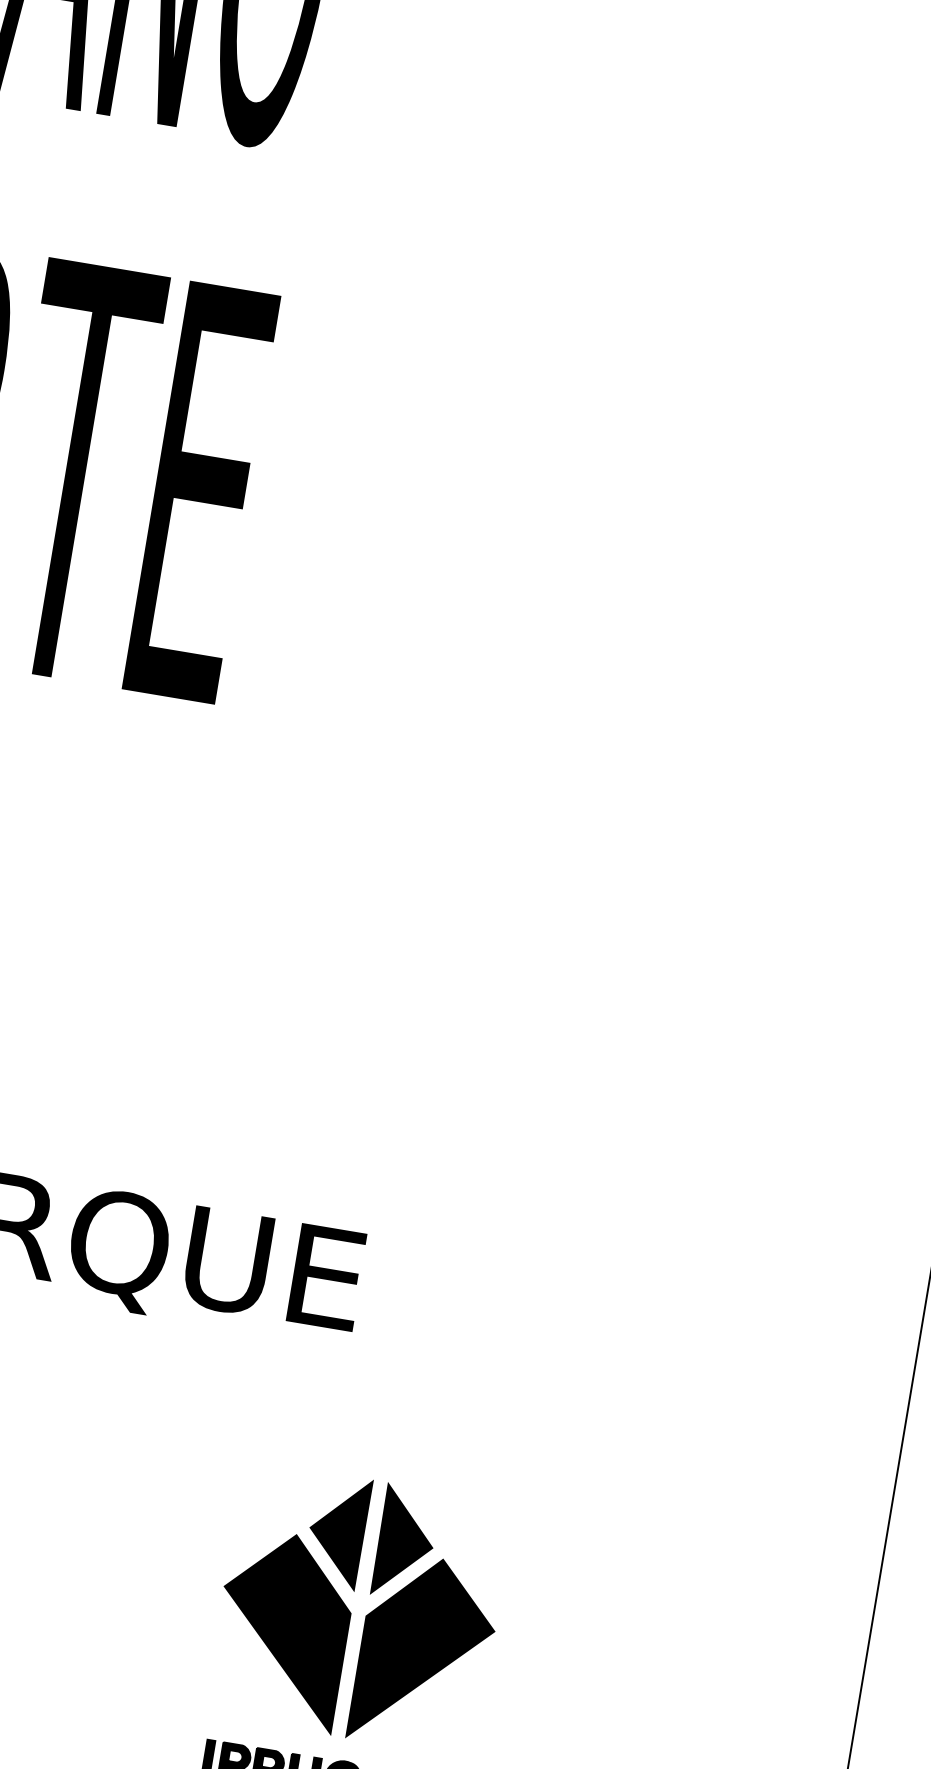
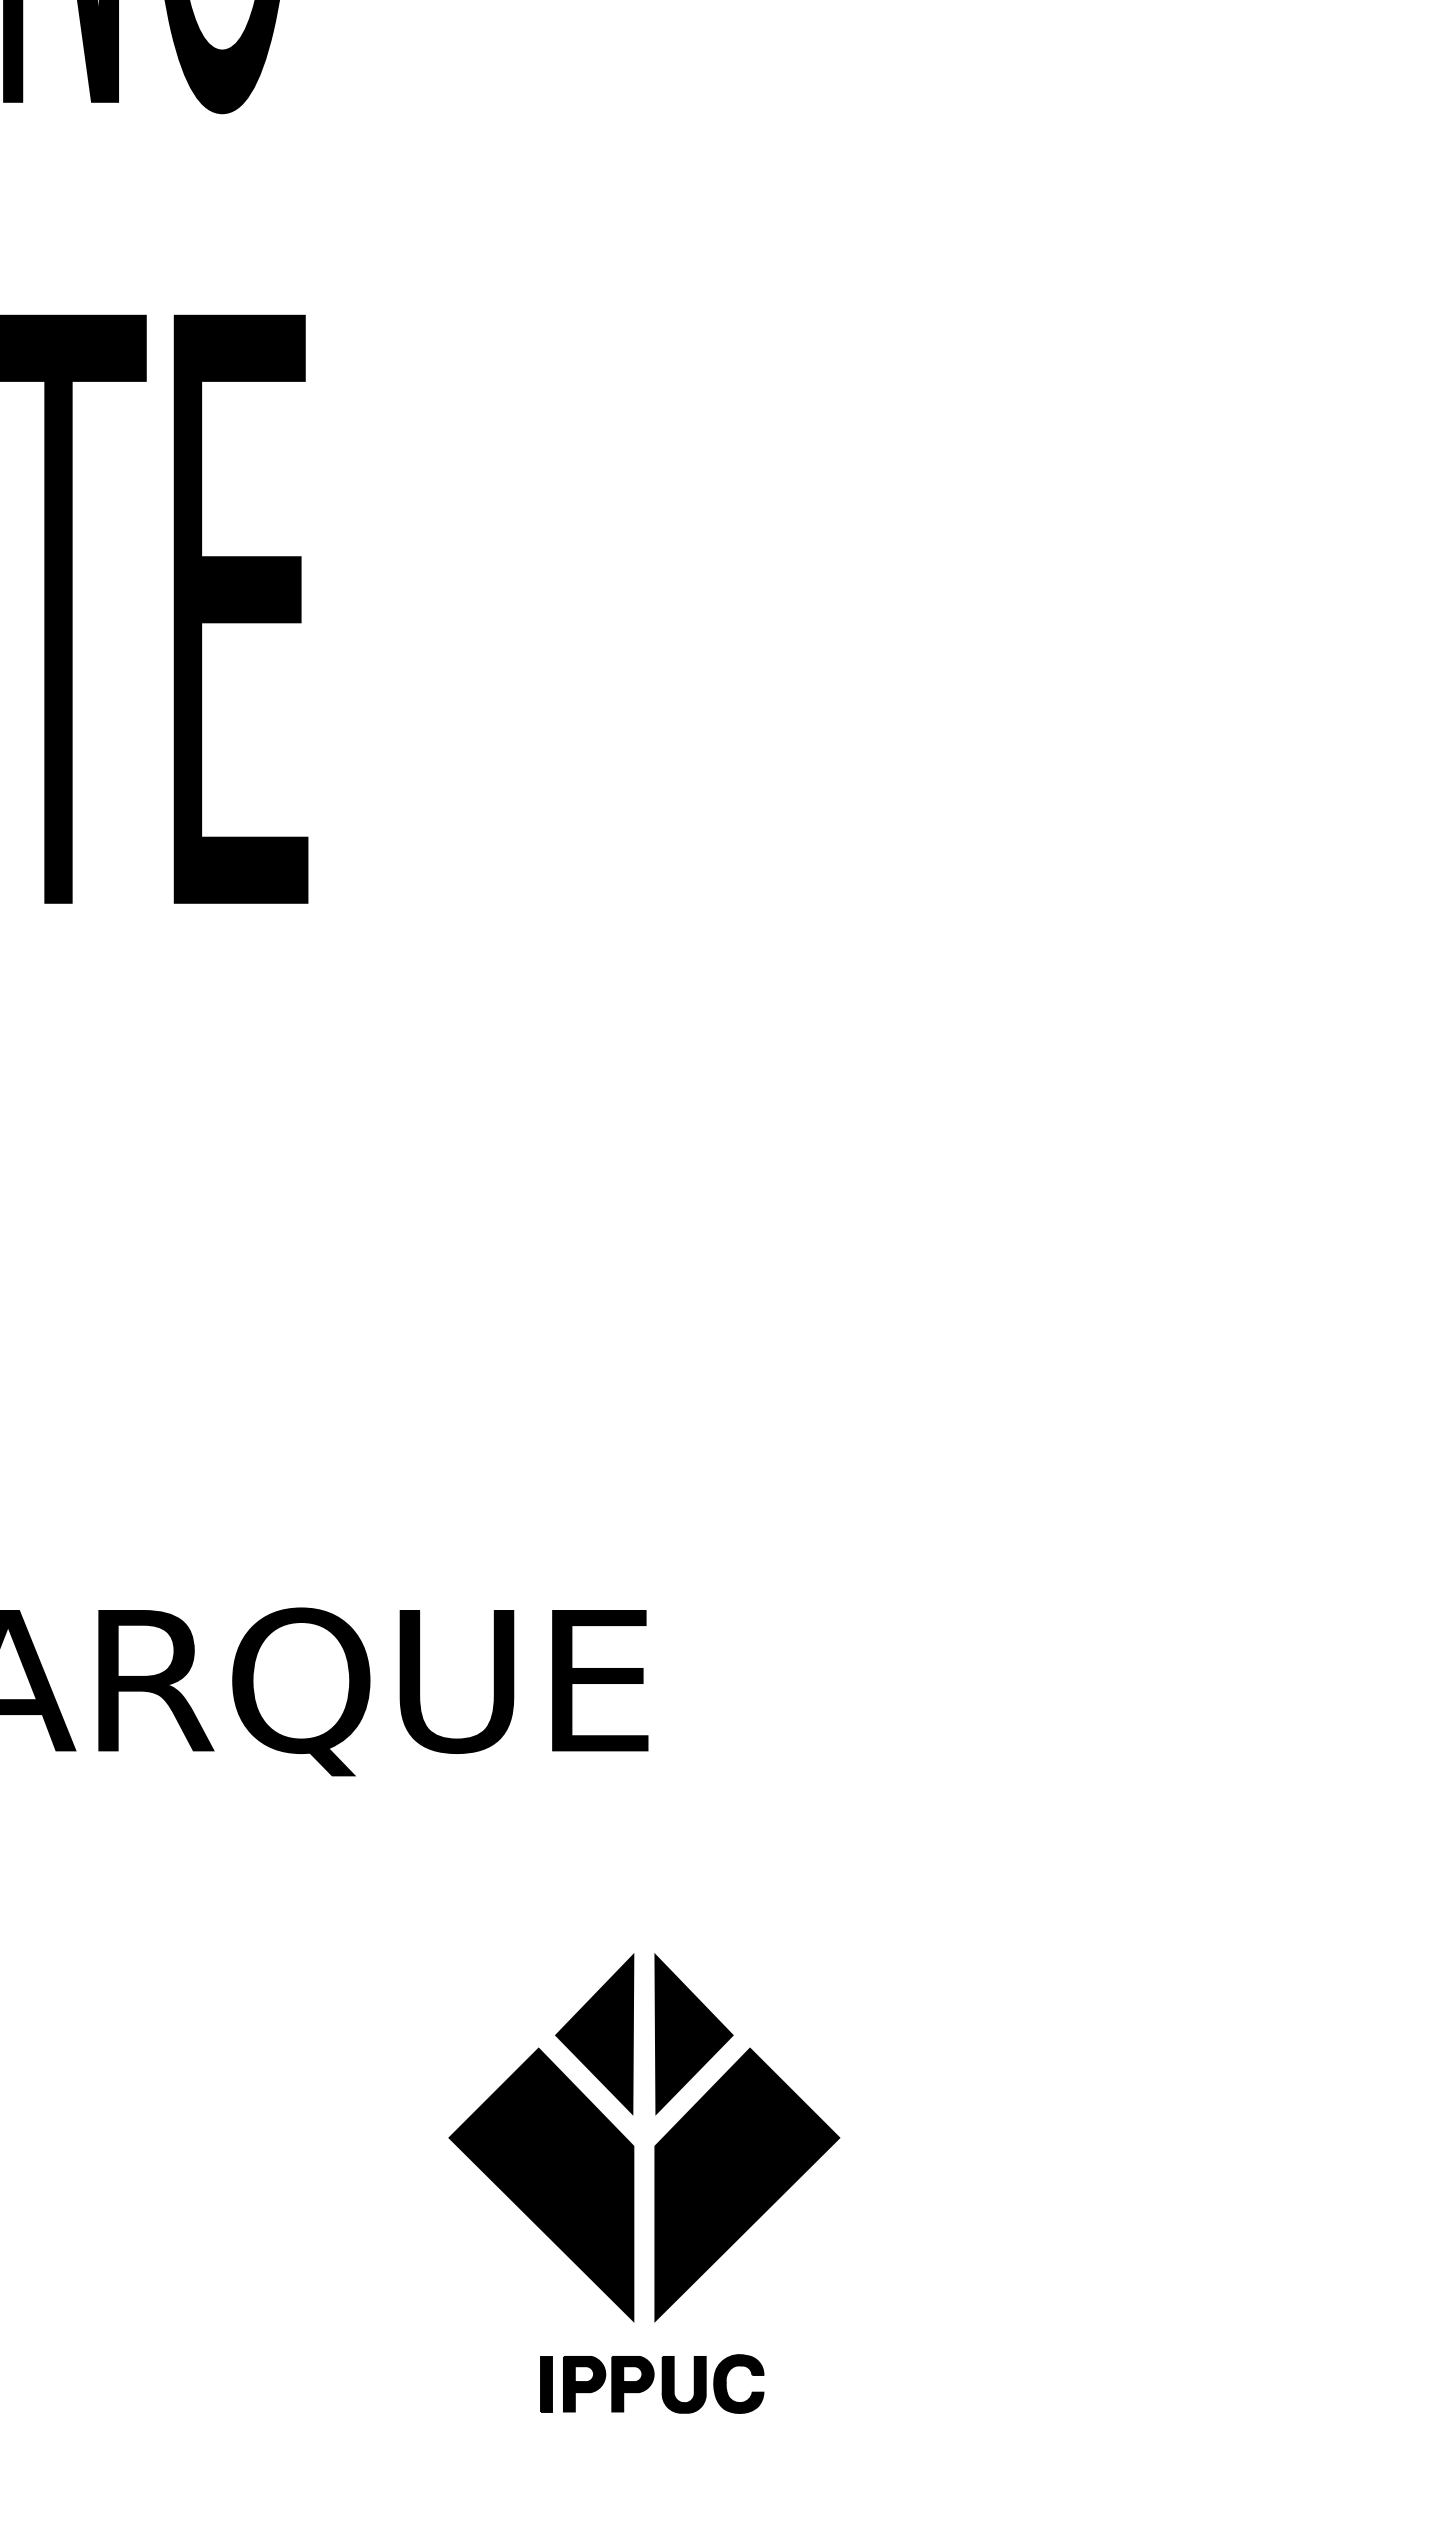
part: (365, 1615) -> (654, 2145), moved

